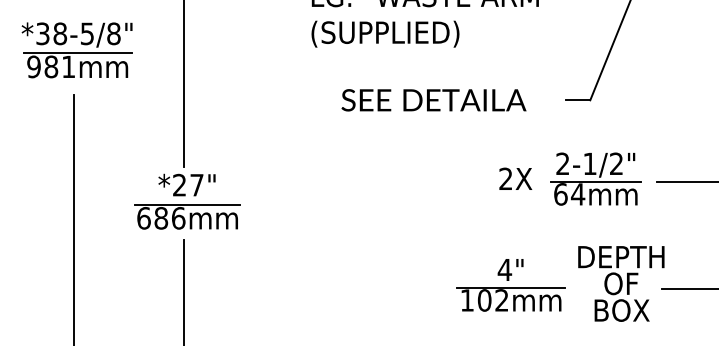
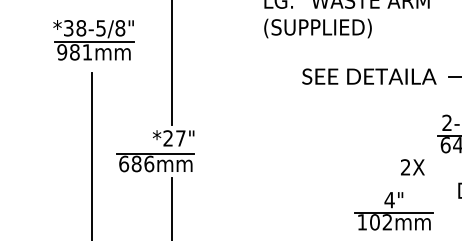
text: (433, 100) -> (368, 76), moved
text: (515, 178) -> (412, 167), moved
part: (187, 216) -> (155, 162), moved
part: (510, 285) -> (393, 211), moved

